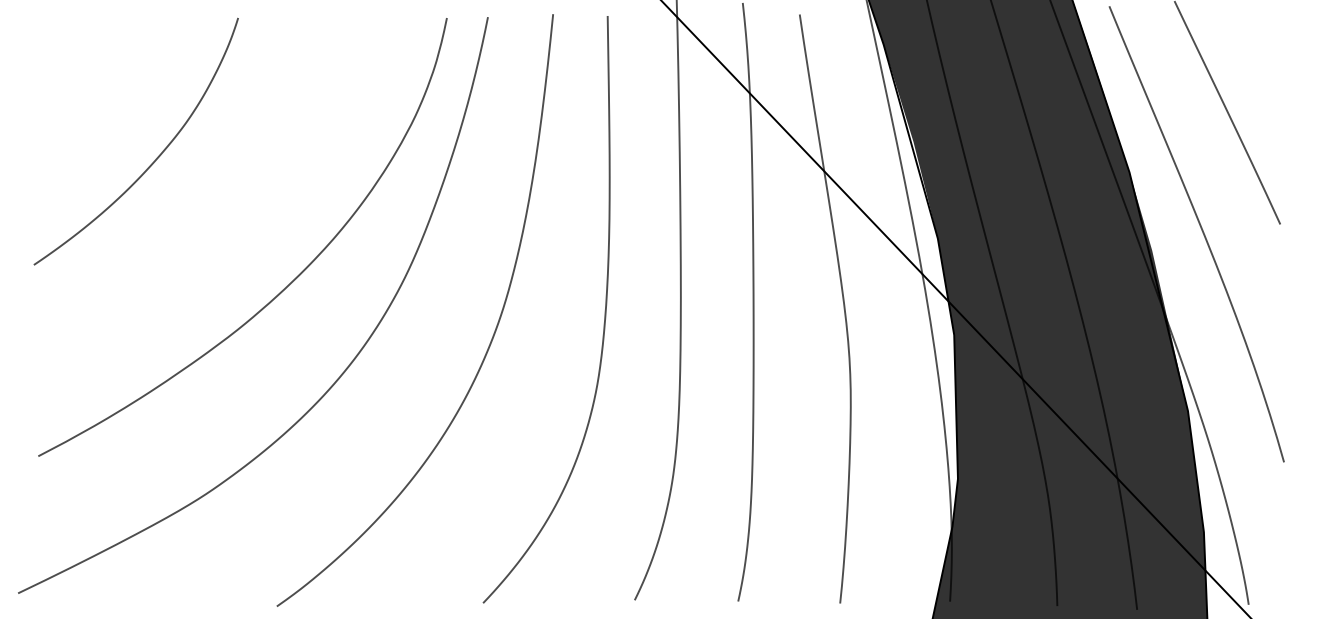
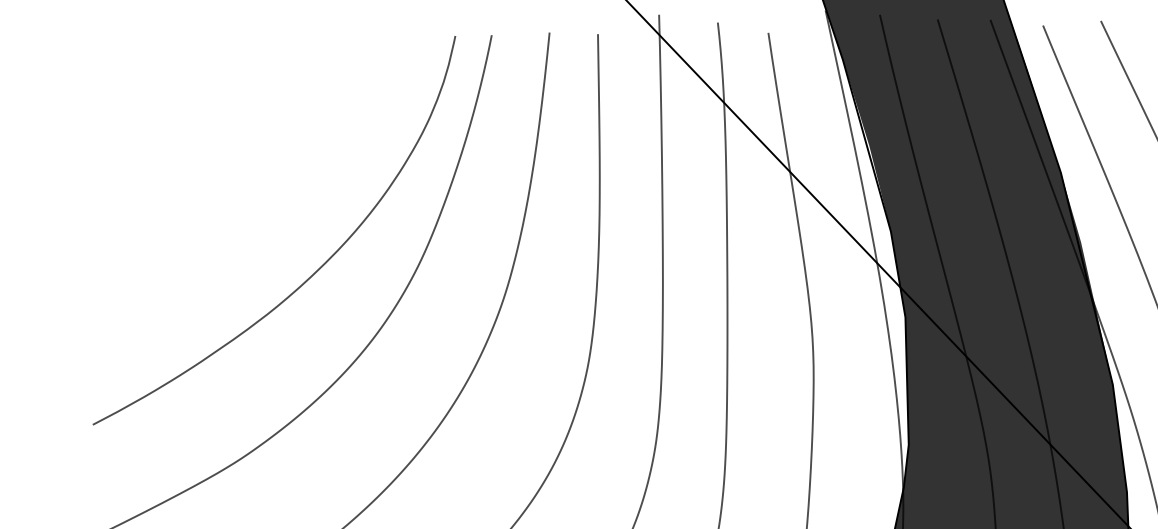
curve: (156, 157) -> (197, 159), removed

